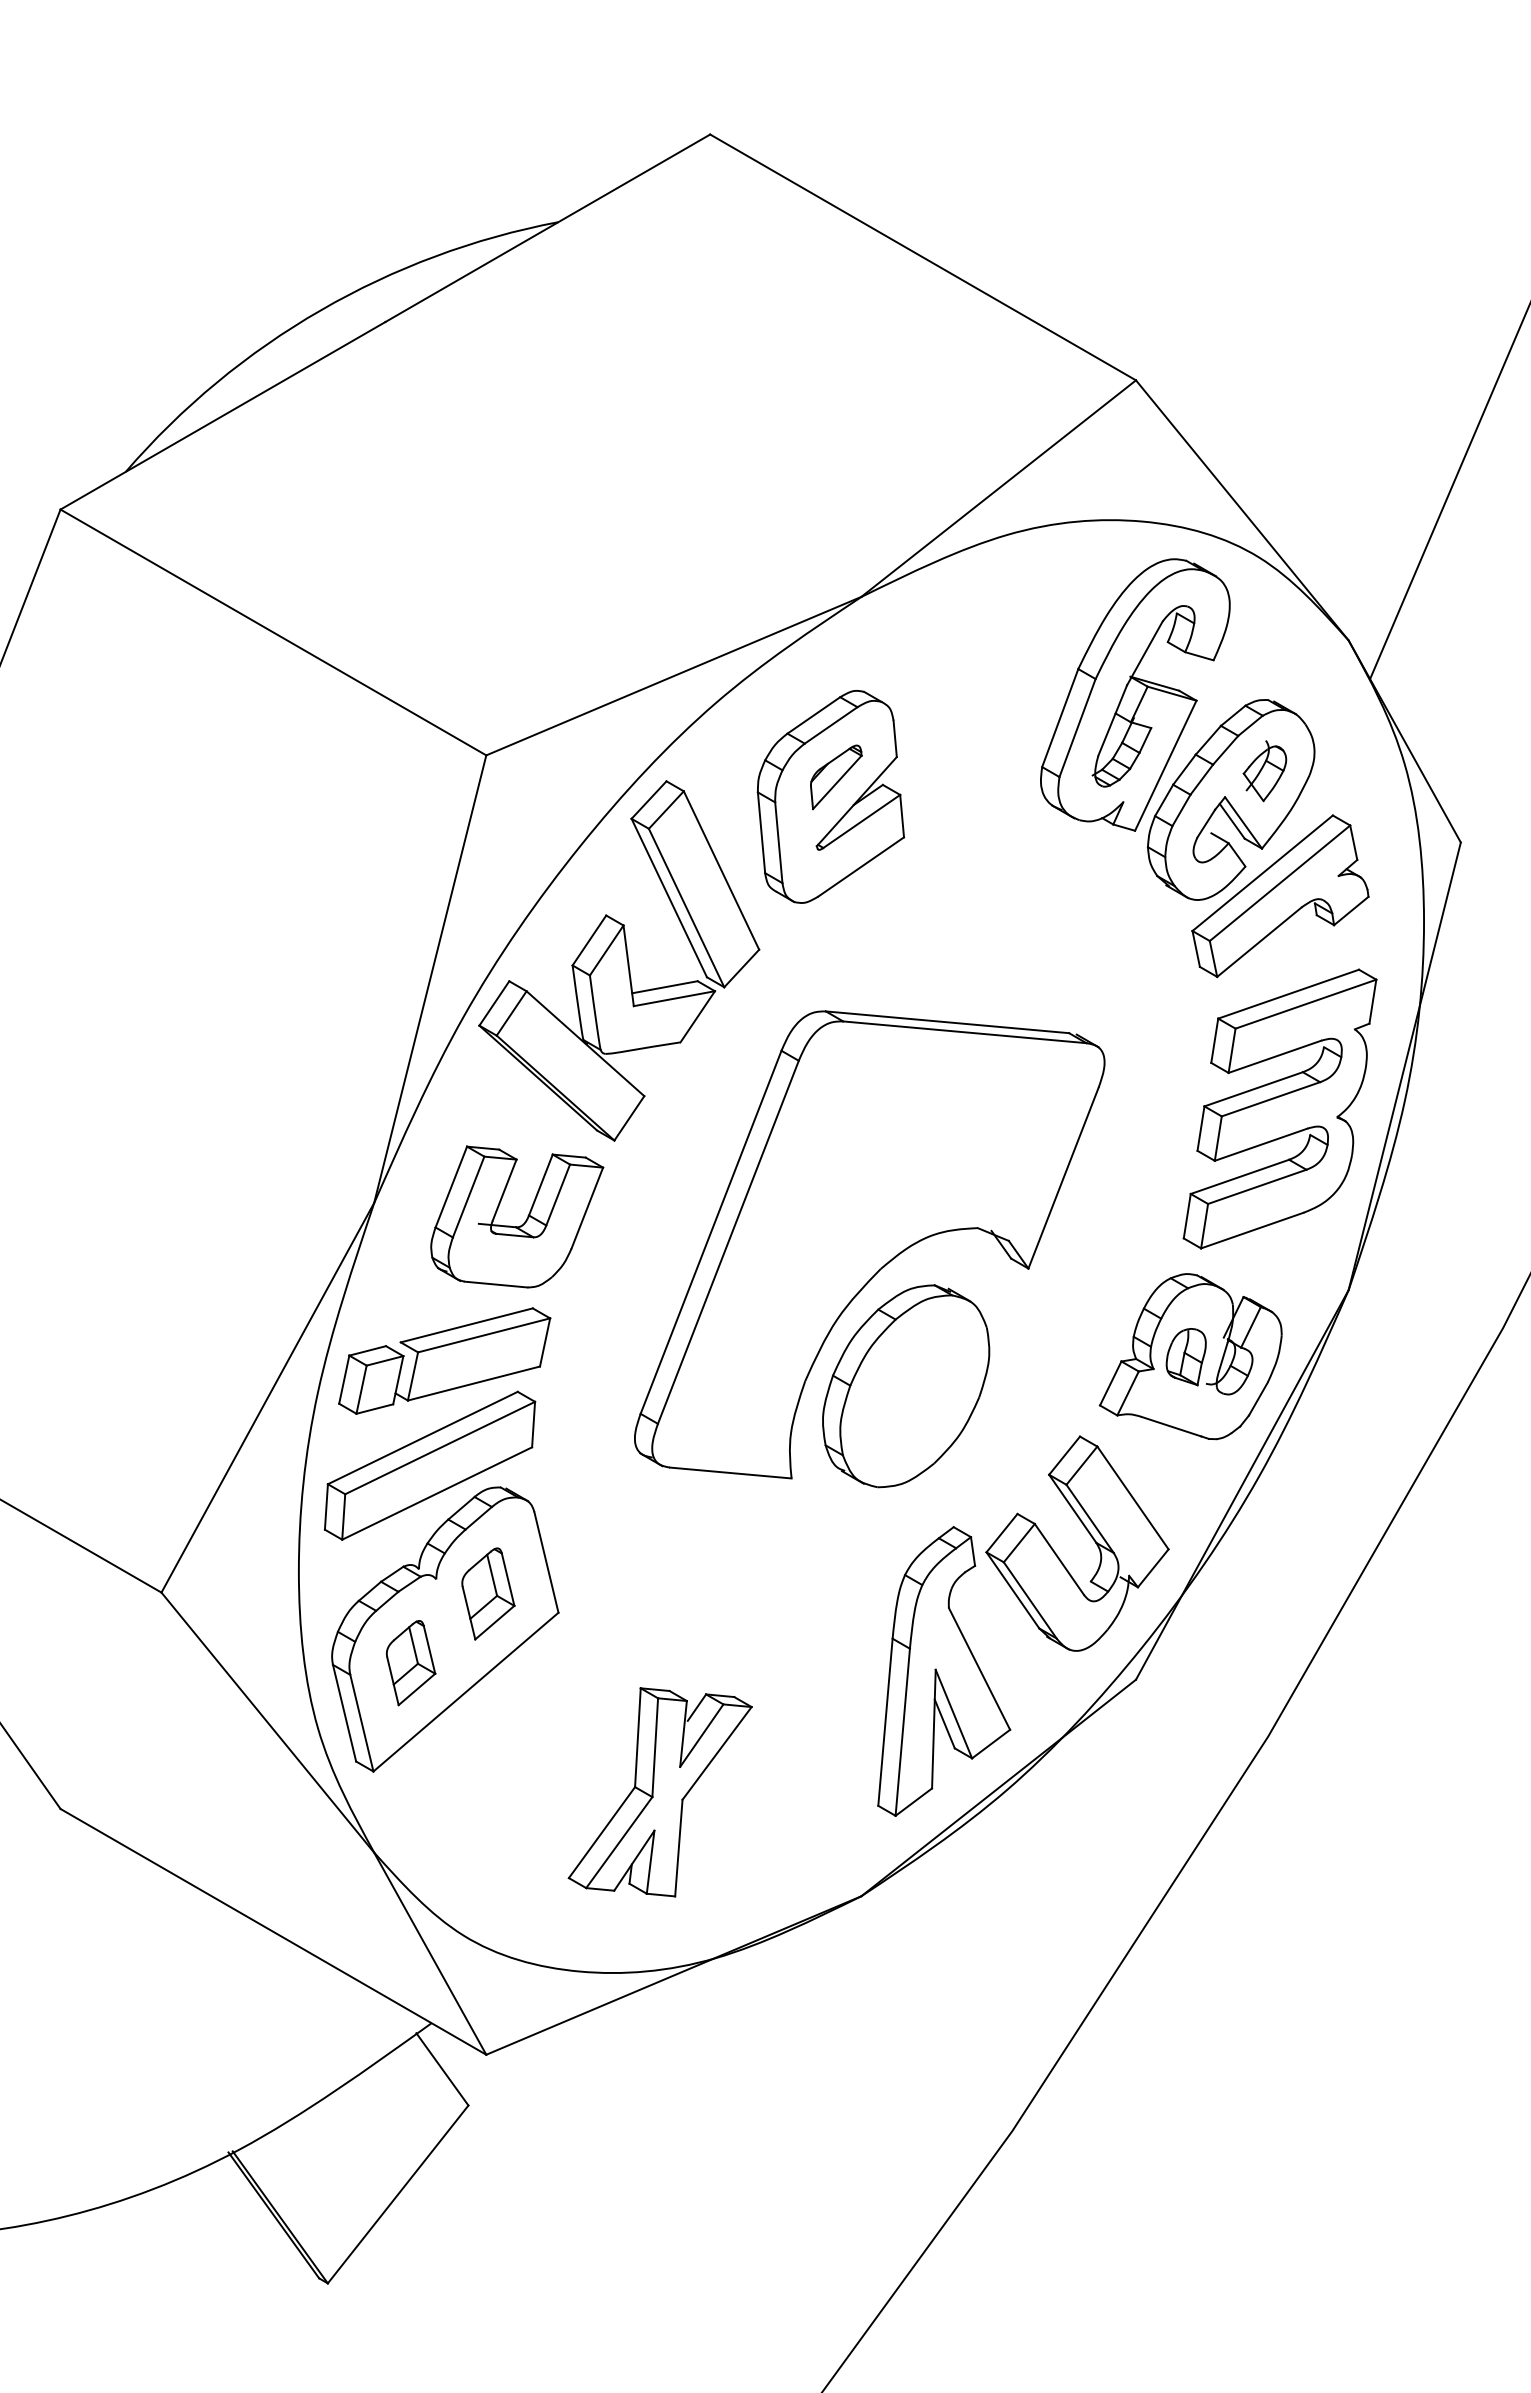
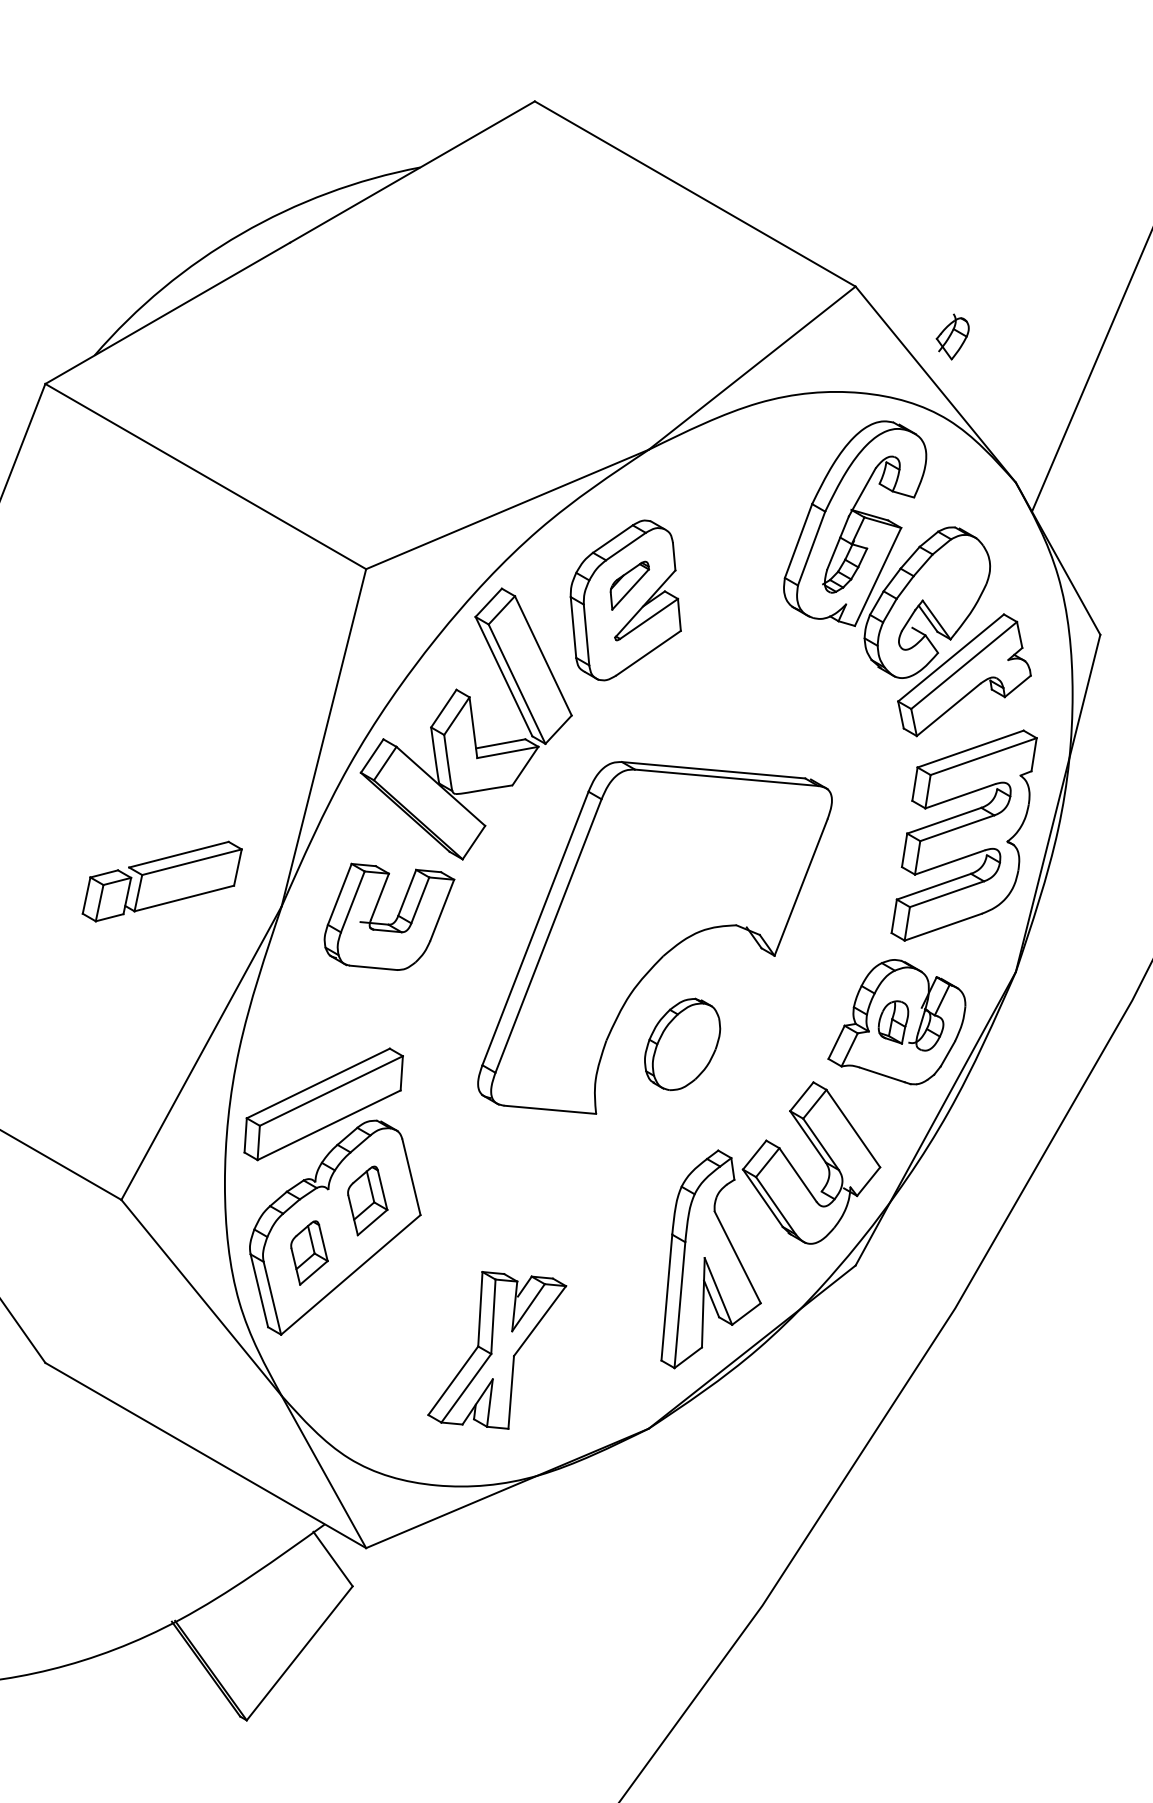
part: (1264, 771) -> (952, 337), moved
part: (444, 1360) -> (162, 881), moved
part: (906, 1386) -> (682, 1044), size x0.6

